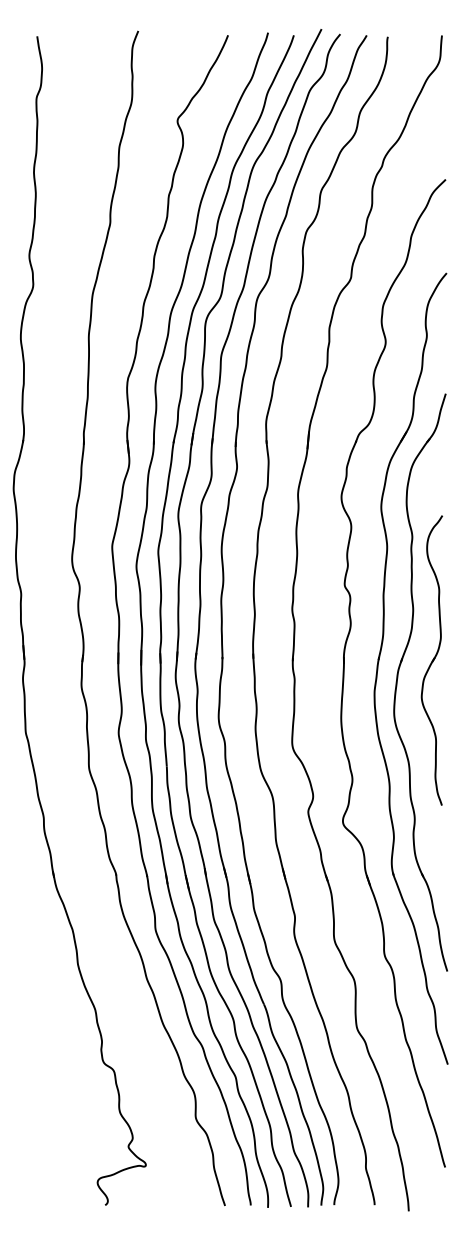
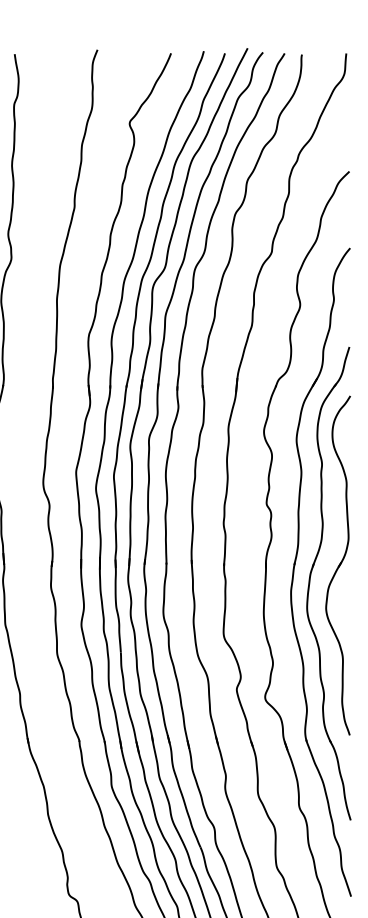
part: (431, 660) -> (337, 565), size x1.43

